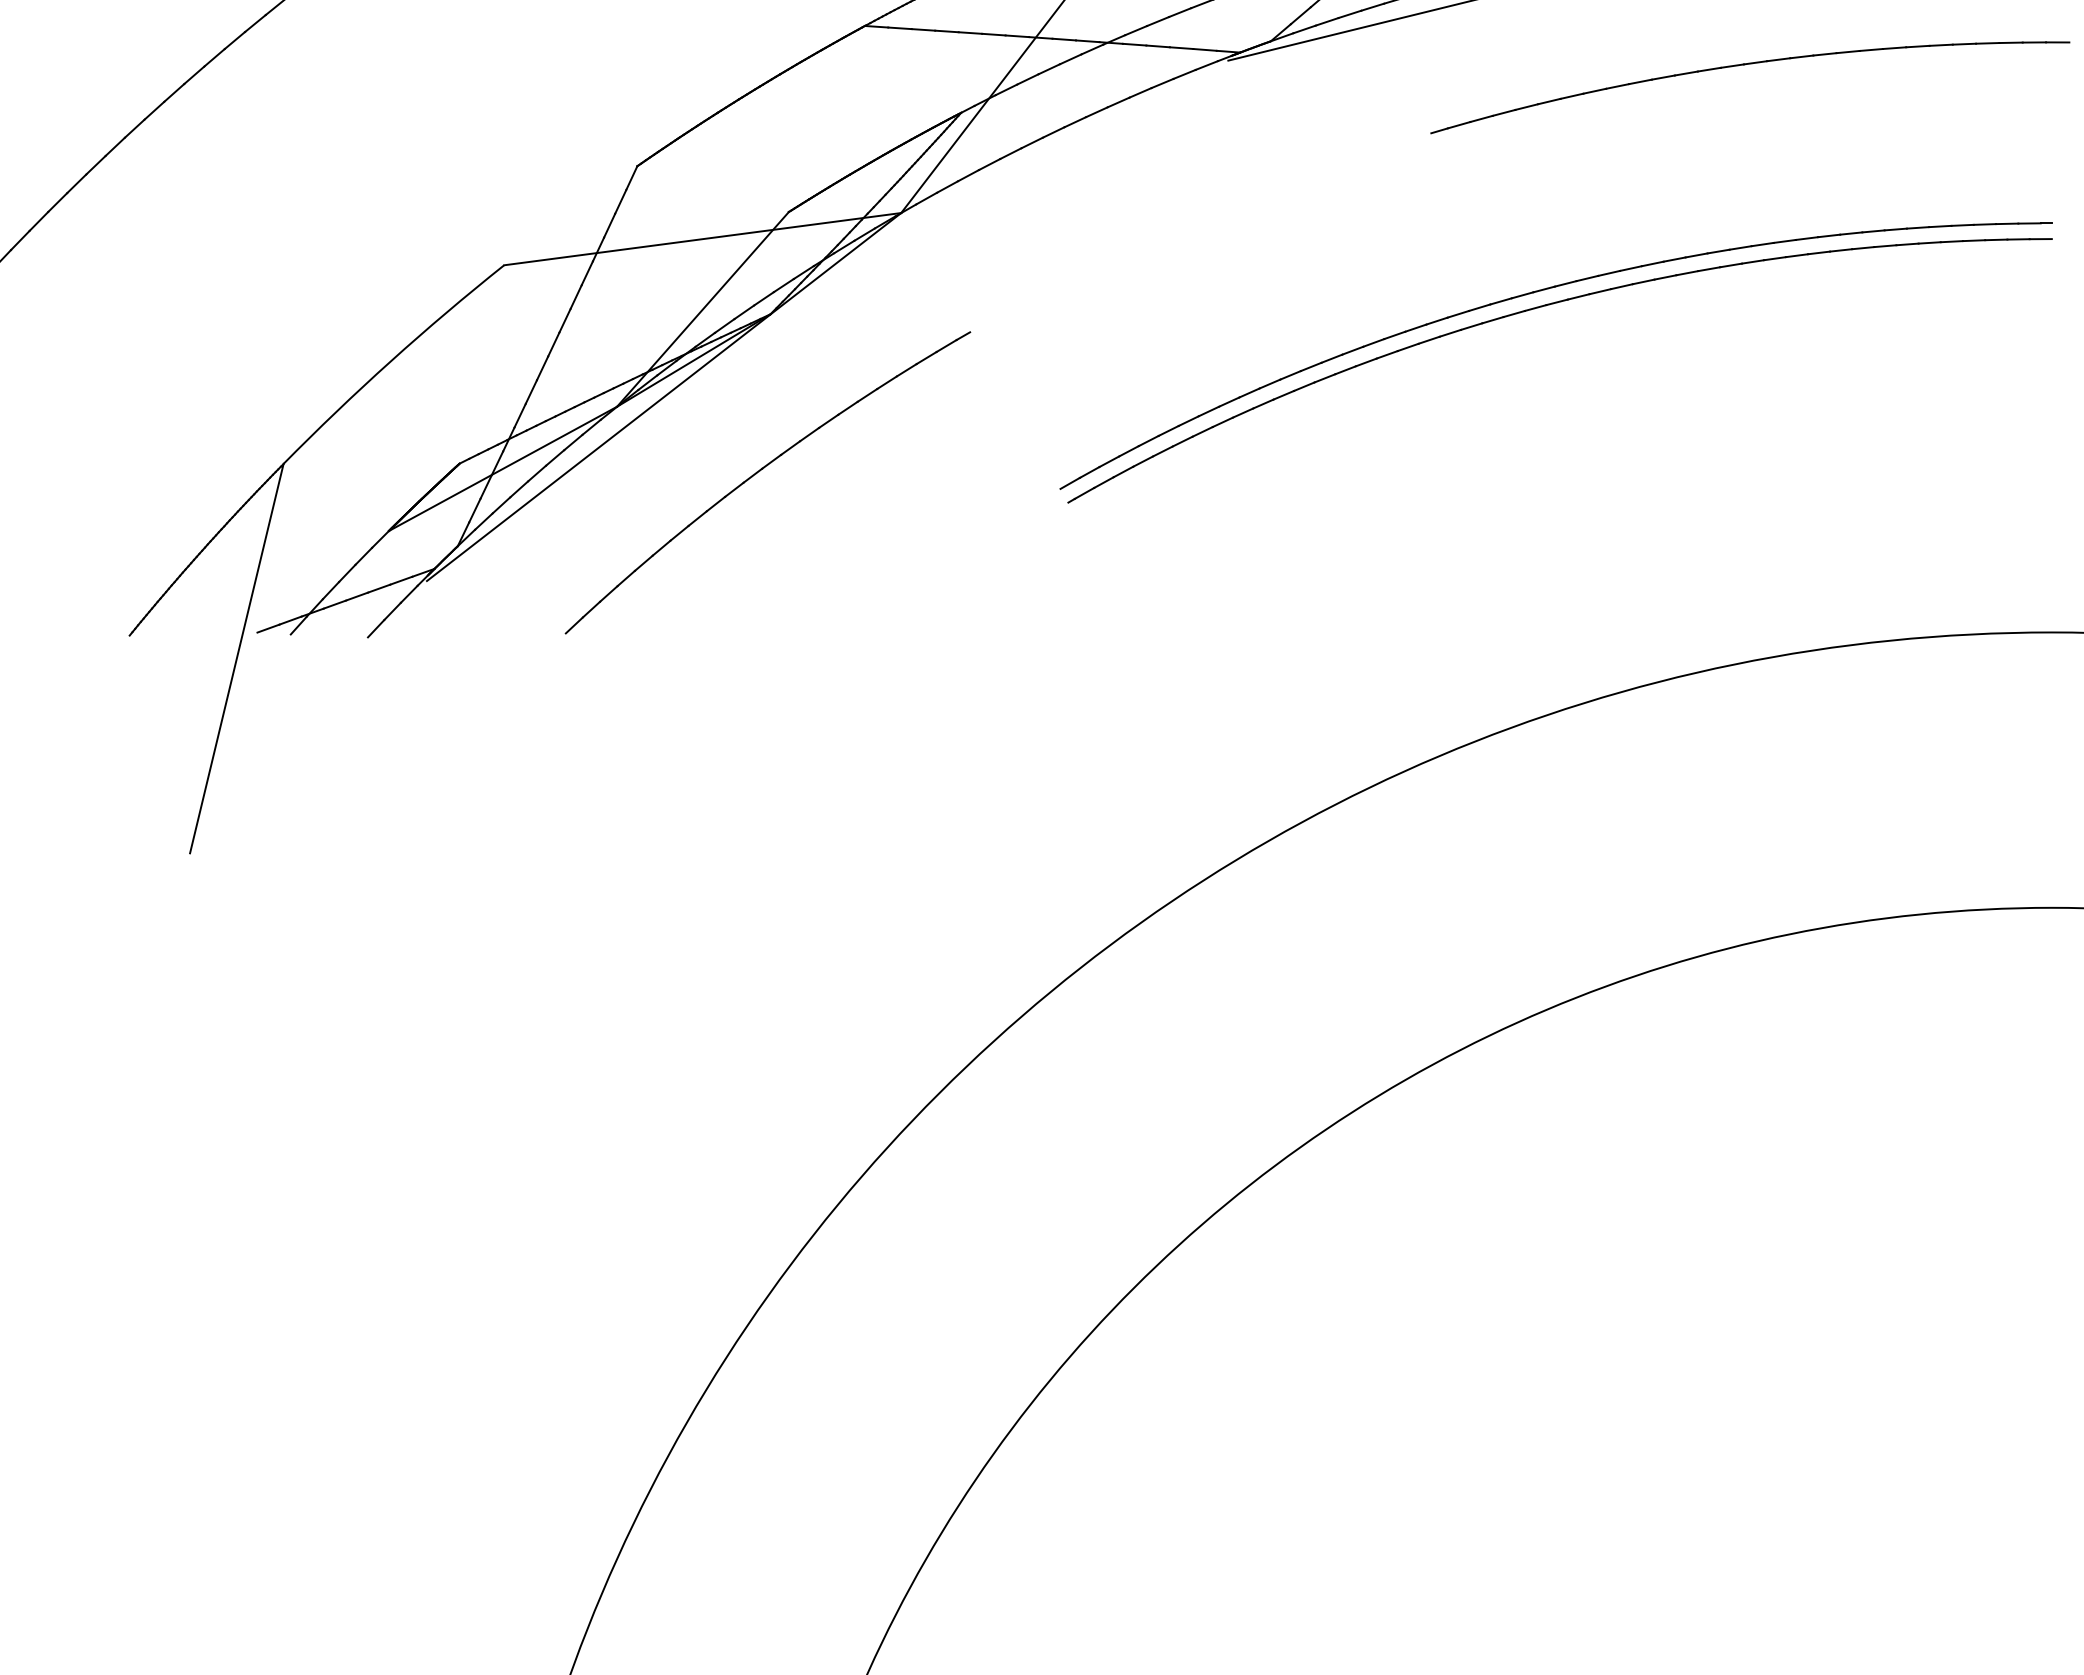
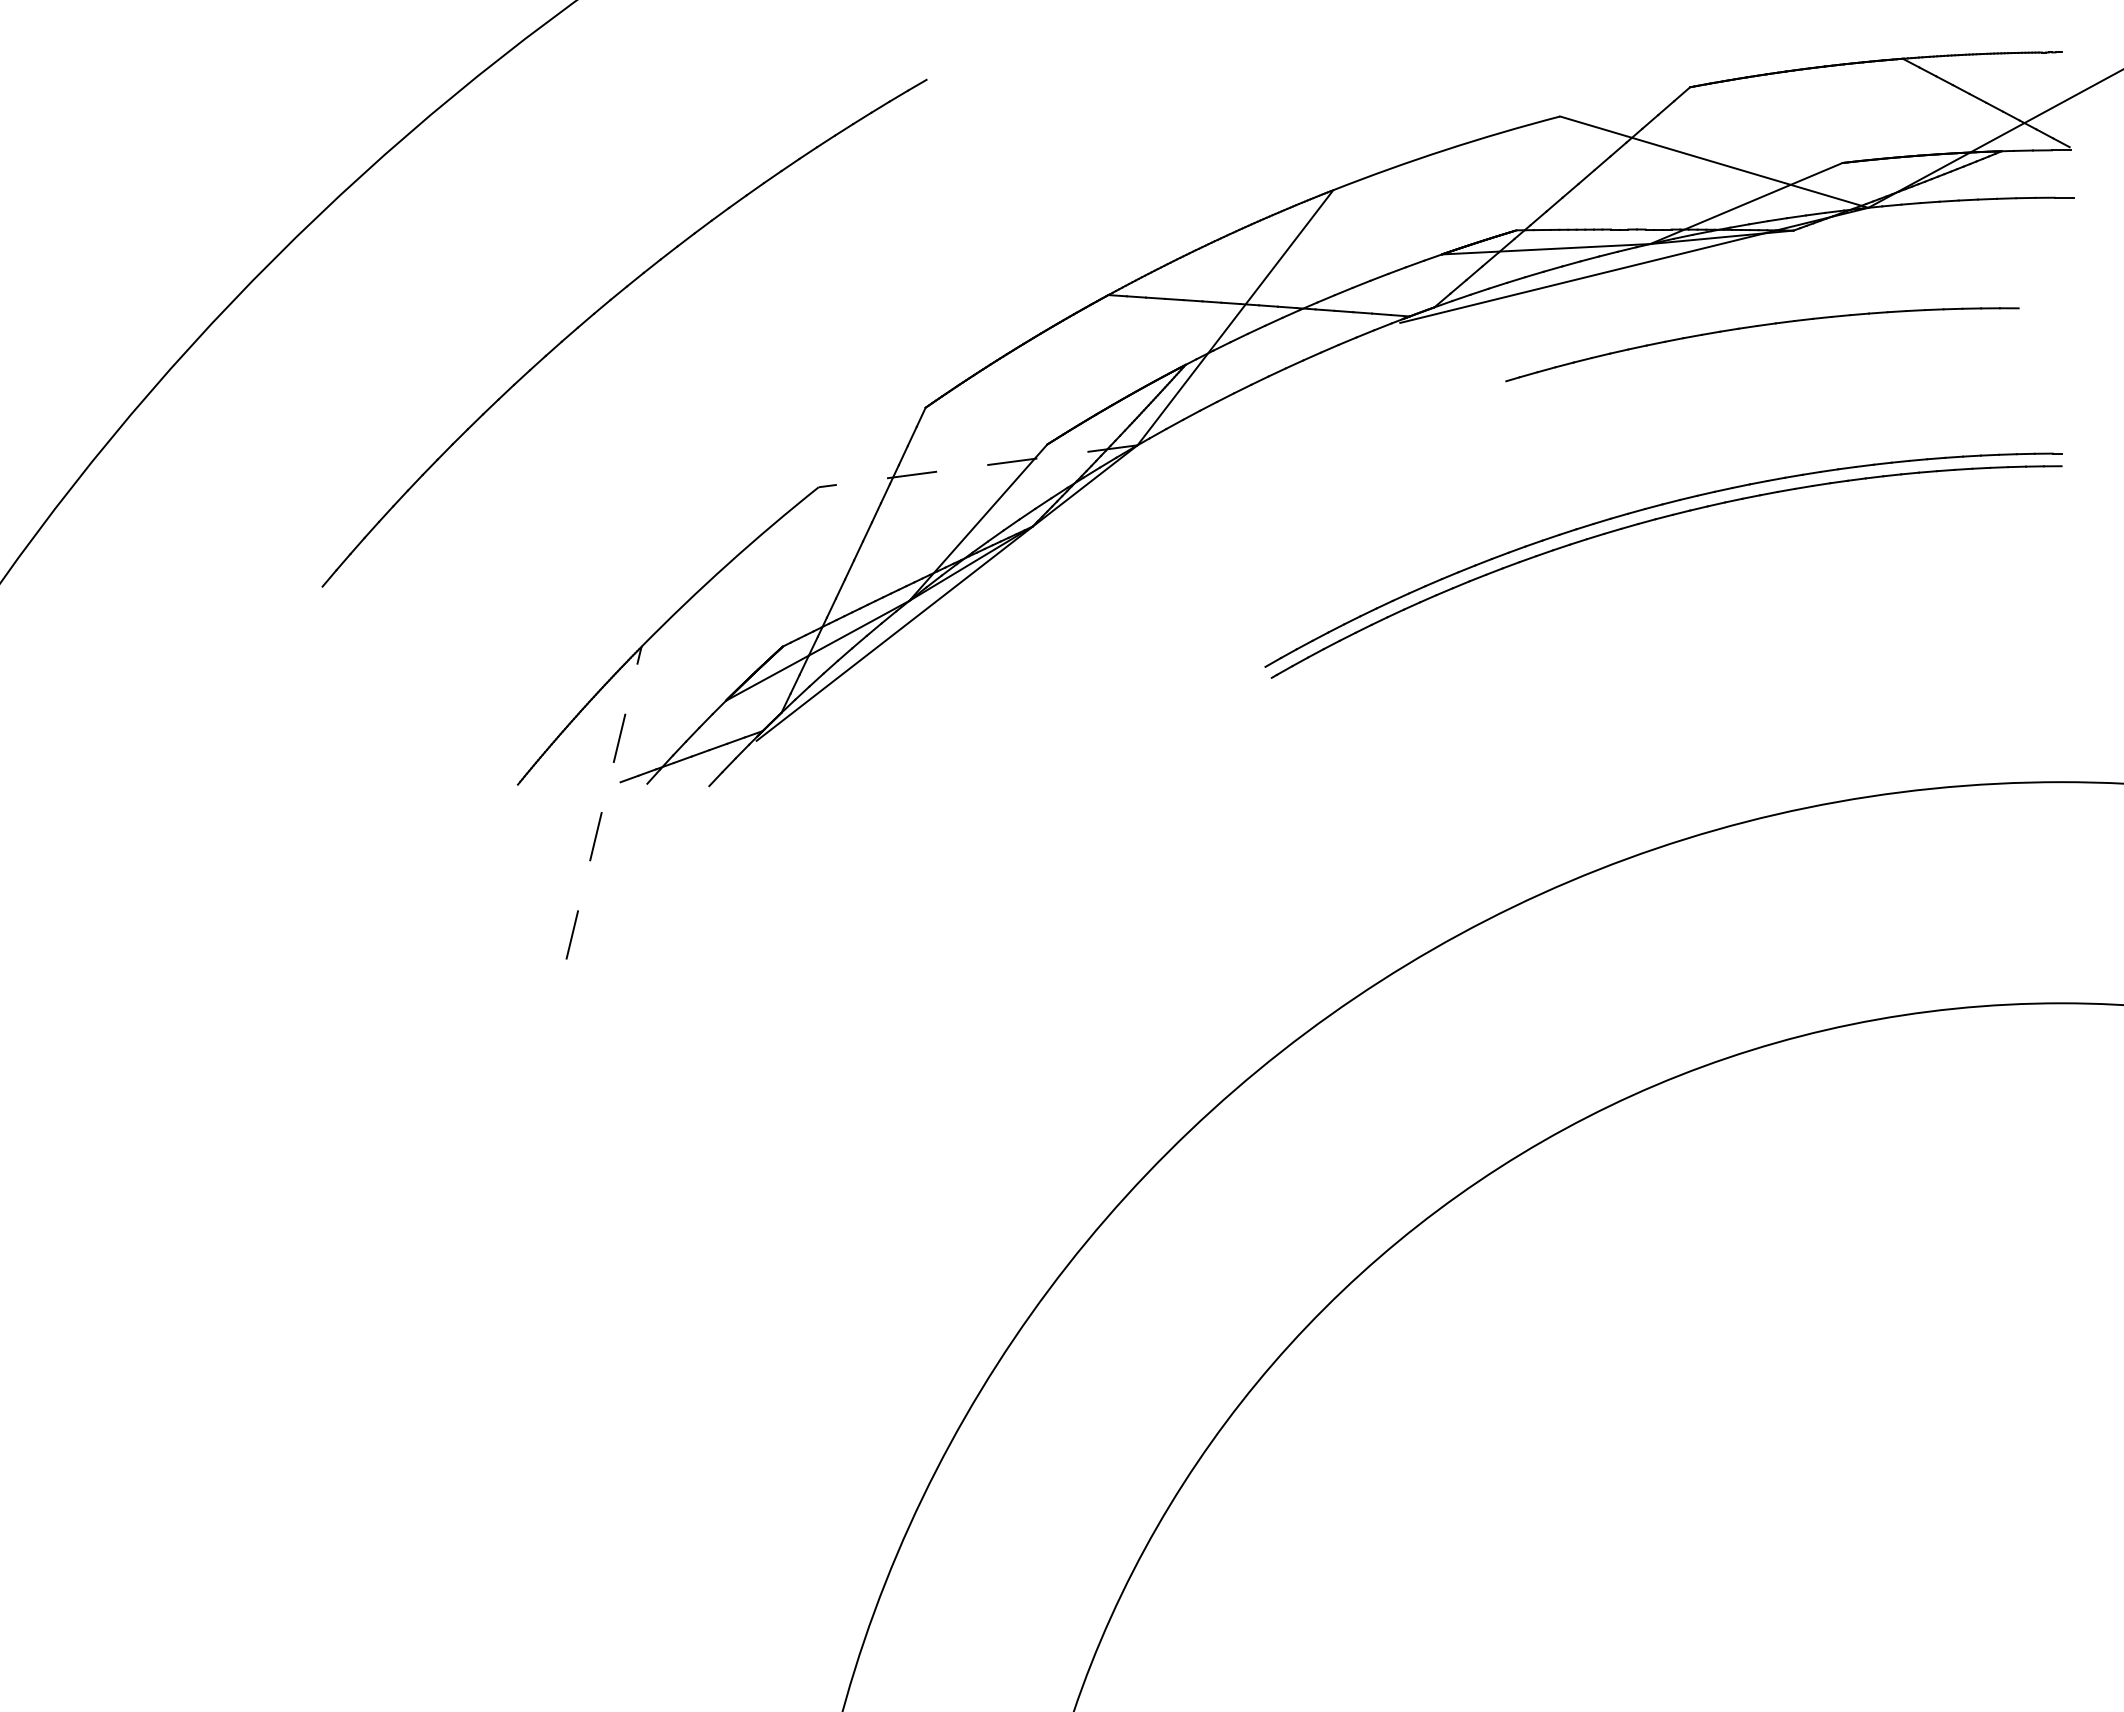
part: (1750, 65) -> (1762, 326), moved
line: (703, 239) -> (978, 466), solid -> dashed
part: (761, 471) -> (1025, 652), removed
line: (236, 659) -> (603, 803), solid -> dashed

